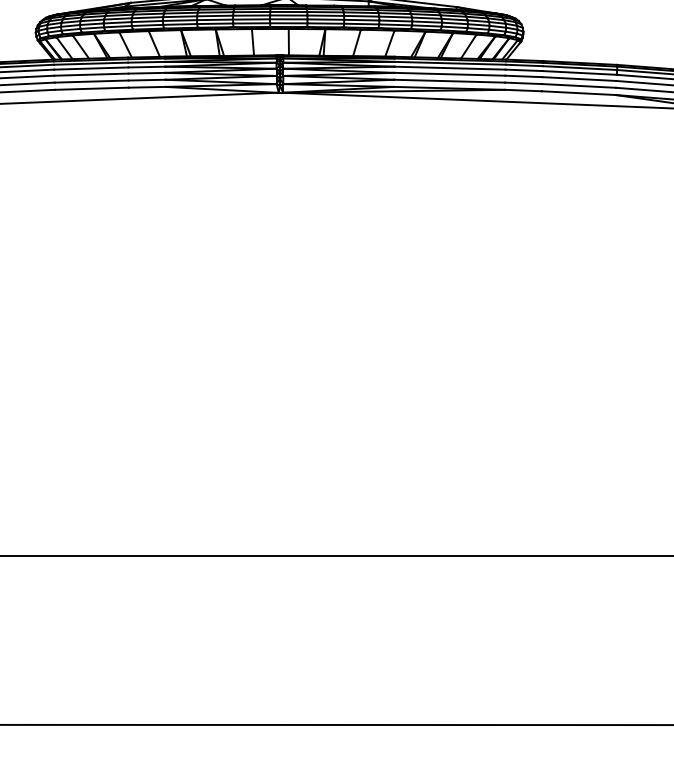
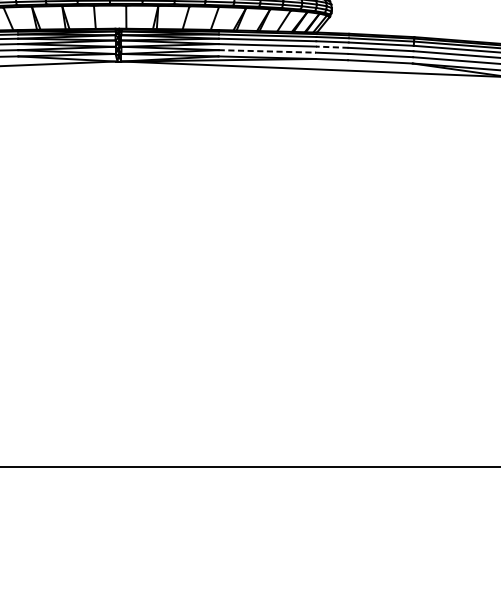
line: (523, 76) -> (331, 47), solid -> dashed
line: (450, 81) -> (268, 51), solid -> dashed

